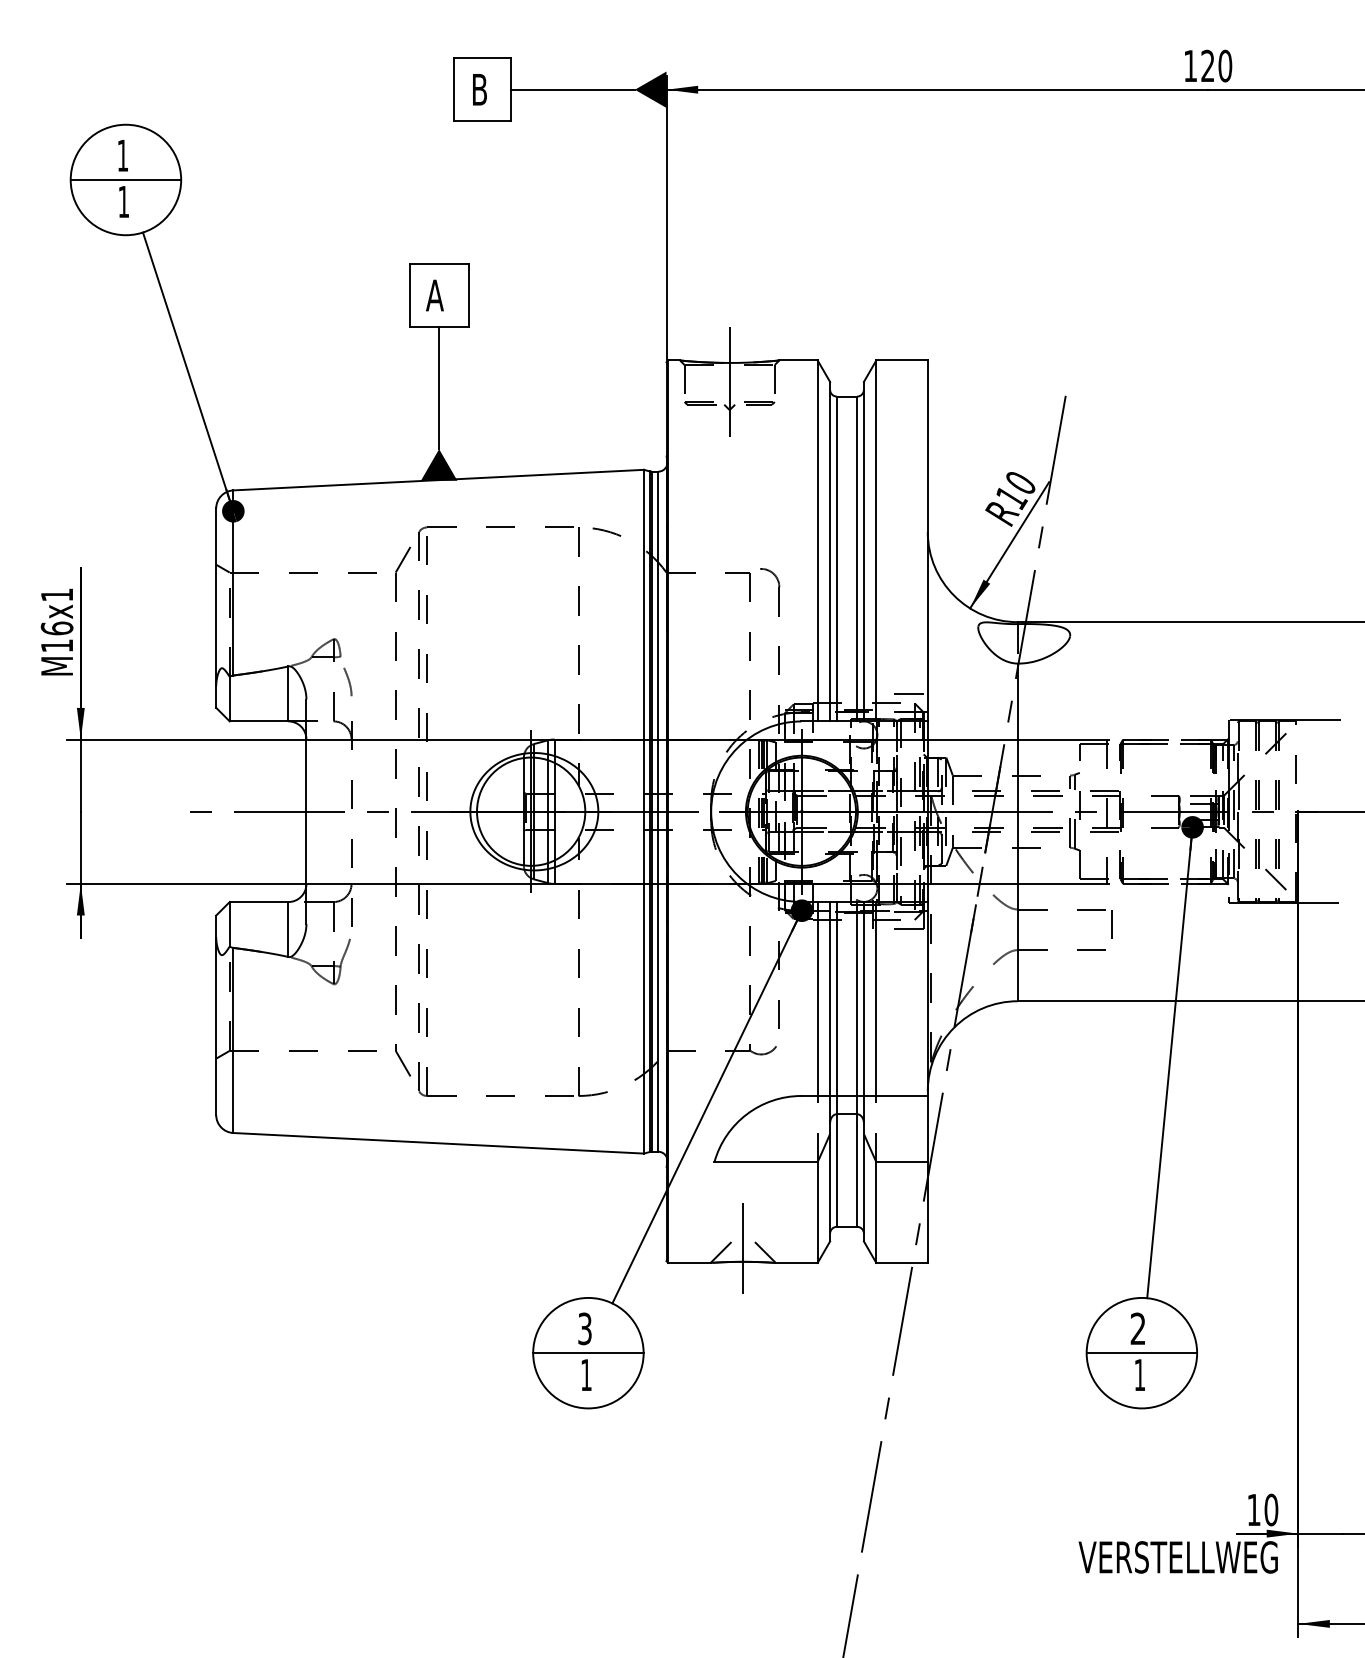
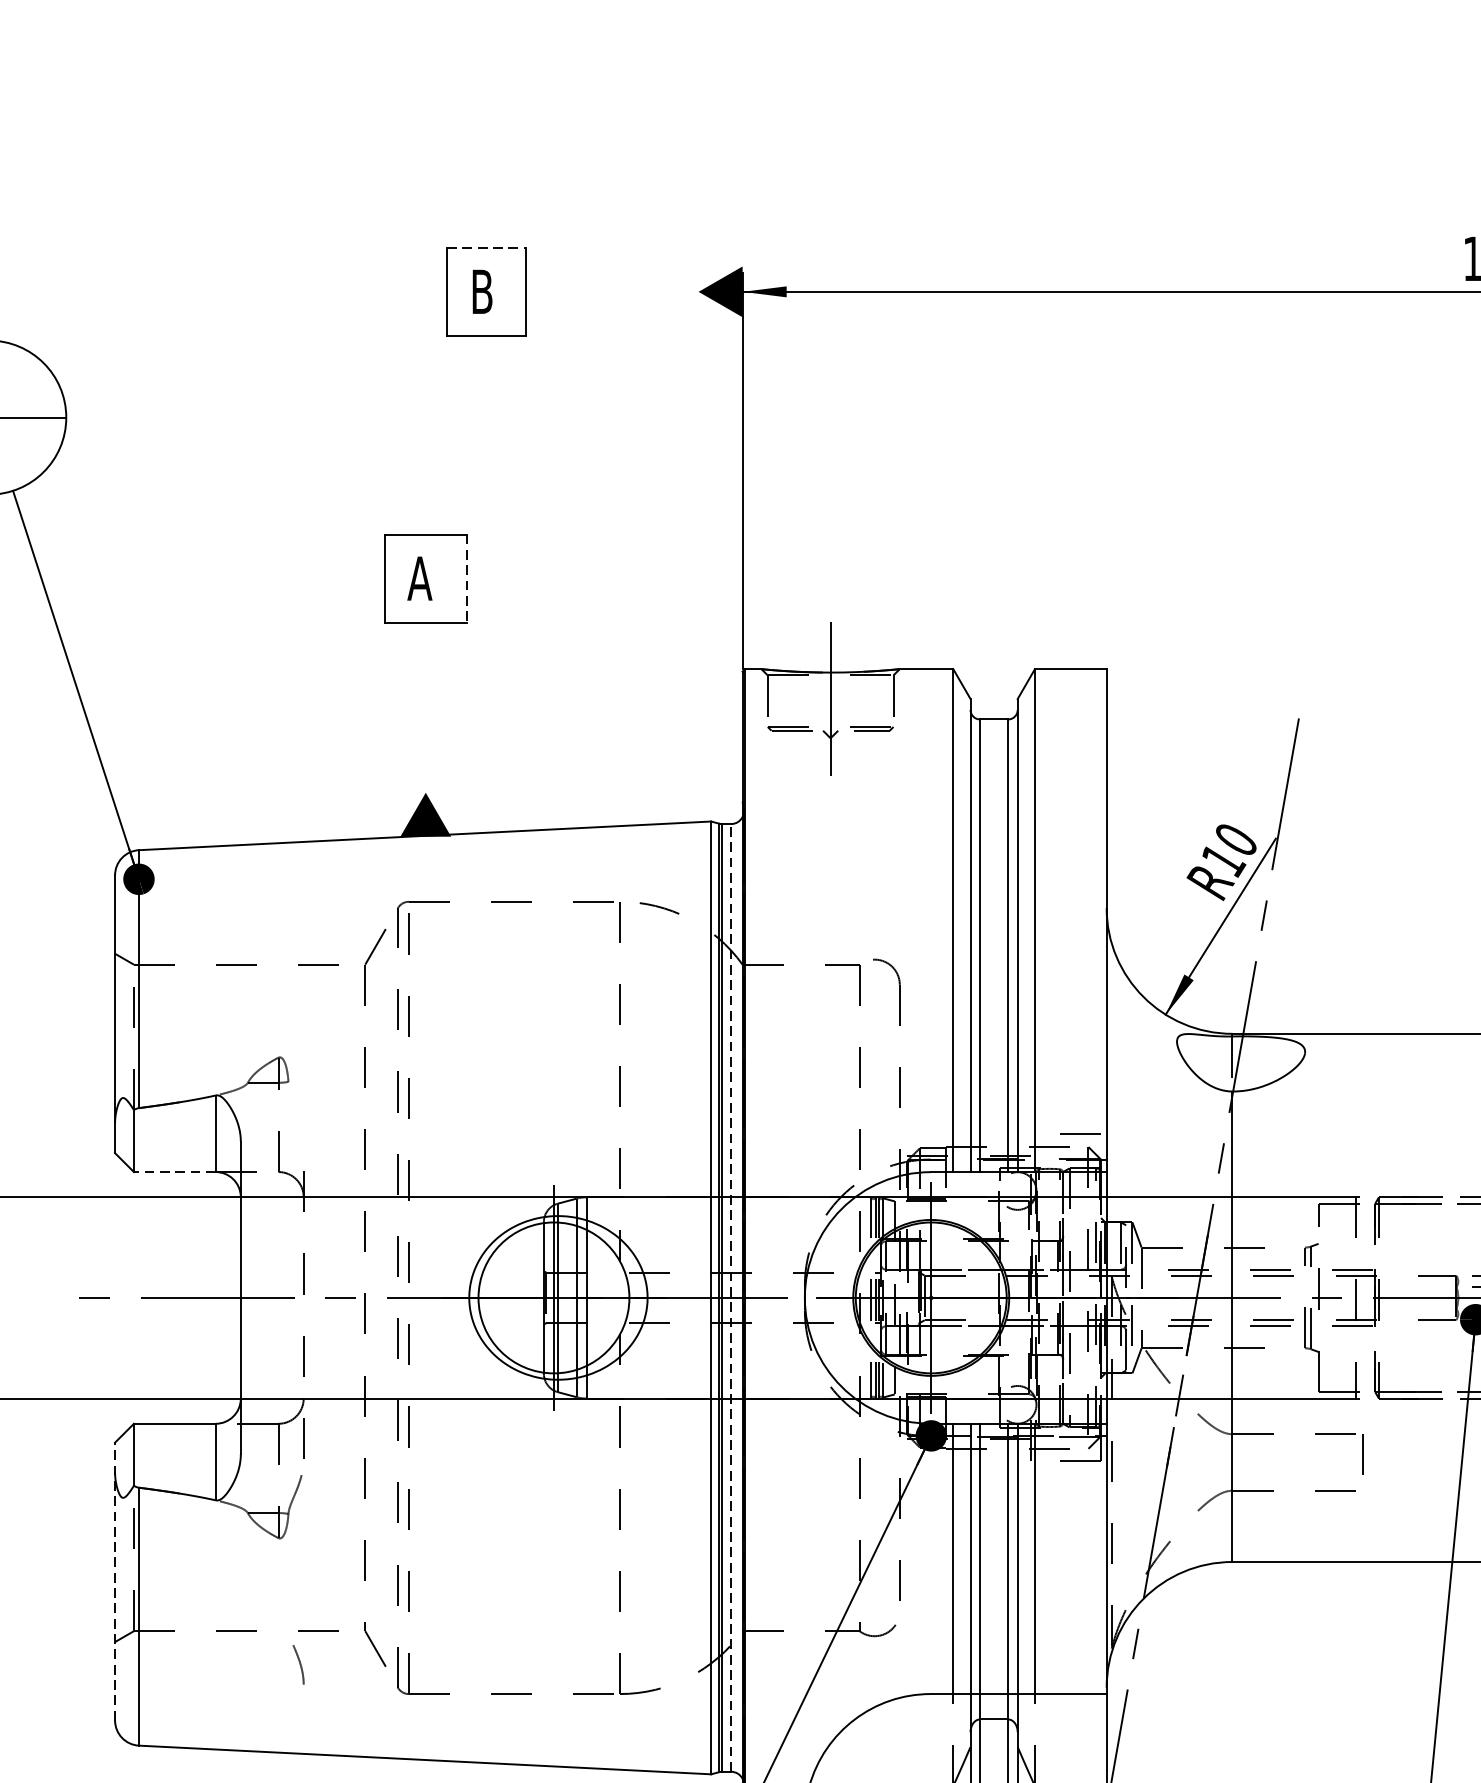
line: (483, 58) -> (487, 248), solid -> dashed
line: (572, 89) -> (611, 291), removed
line: (468, 295) -> (466, 578), solid -> dashed
line: (439, 388) -> (426, 708), removed
curve: (348, 681) -> (299, 1664), moved
line: (258, 721) -> (174, 1172), solid -> dashed
line: (658, 811) -> (731, 1297), solid -> dashed
line: (216, 1015) -> (115, 1581), solid -> dashed

